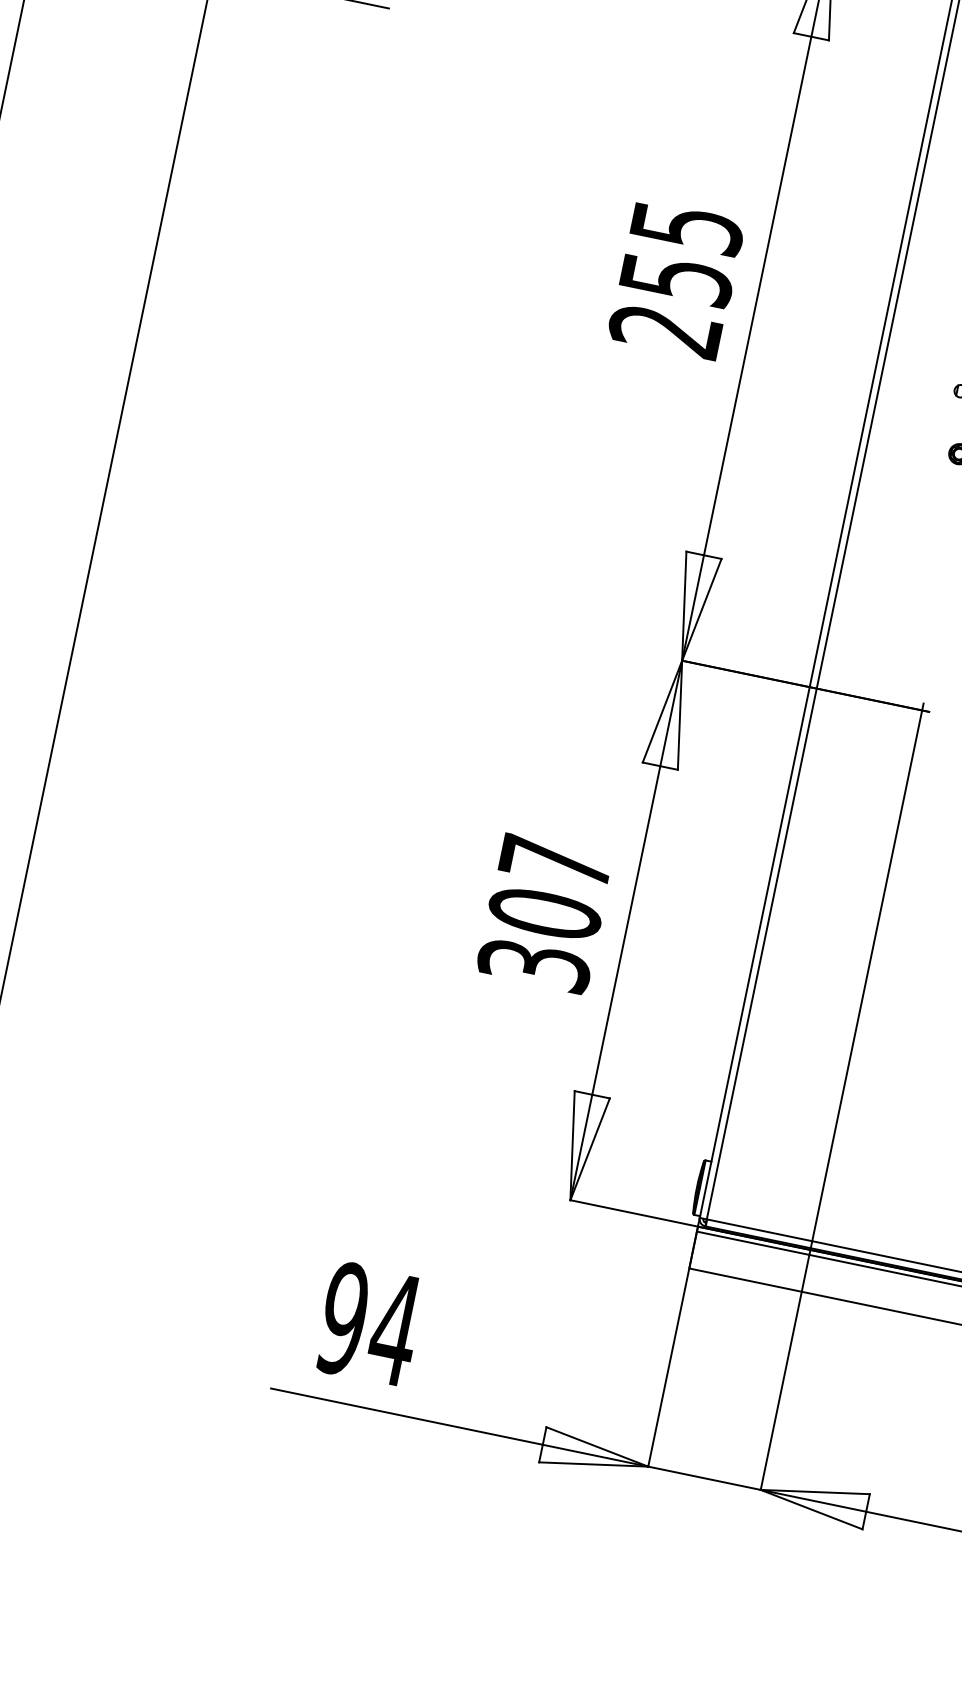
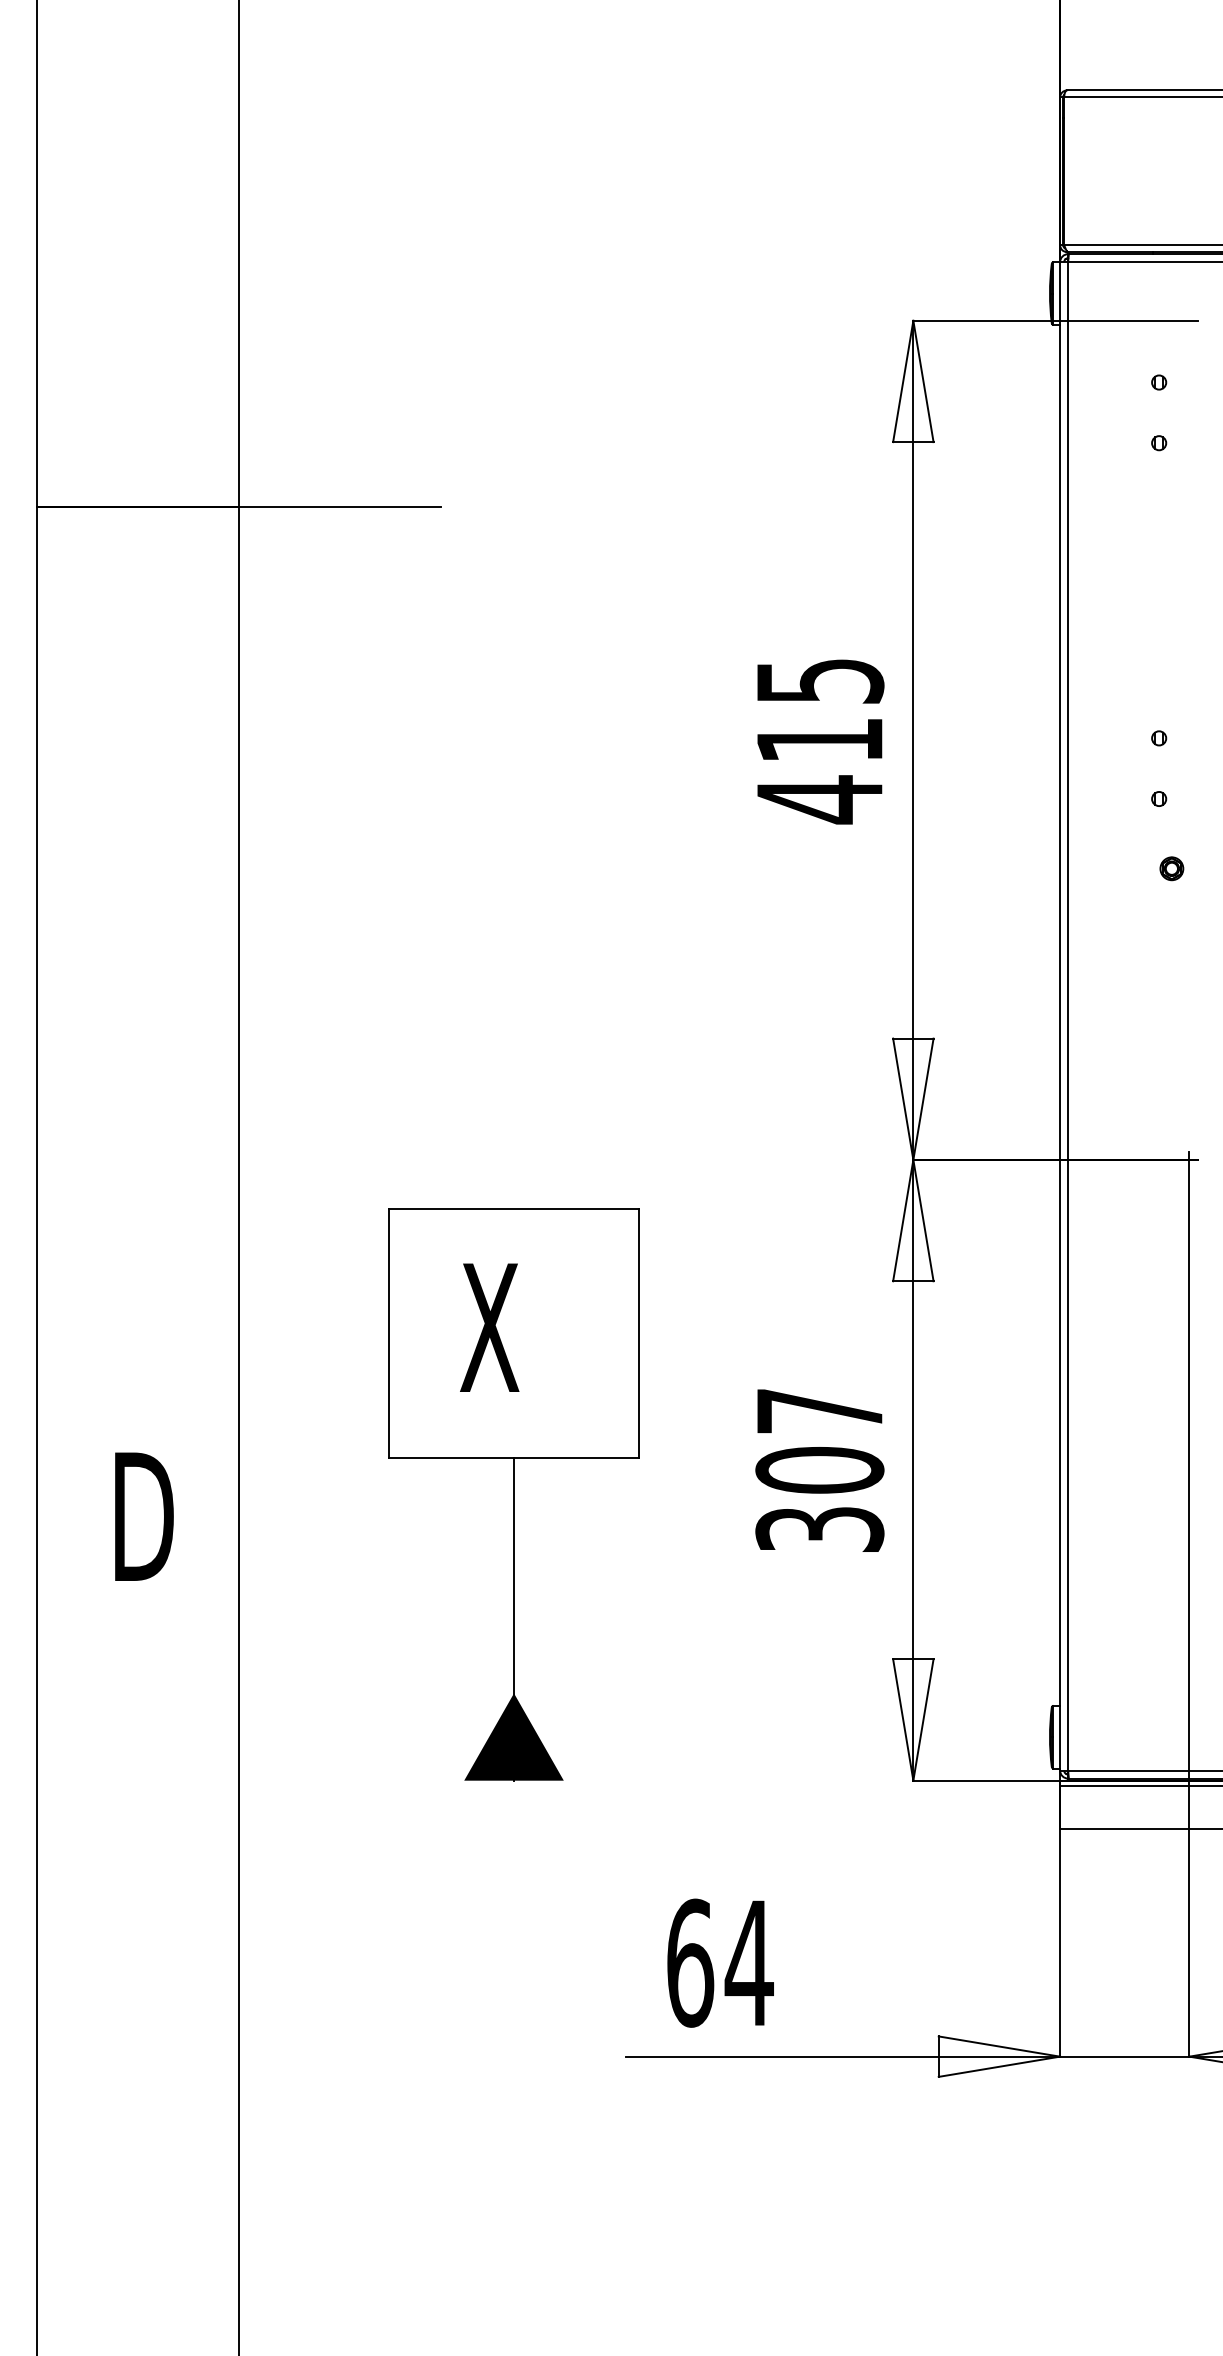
text: (670, 306) -> (819, 771), 255 -> 415
part: (274, 879) -> (513, 1494), added
text: (343, 1318) -> (690, 1962), 94 -> 64

